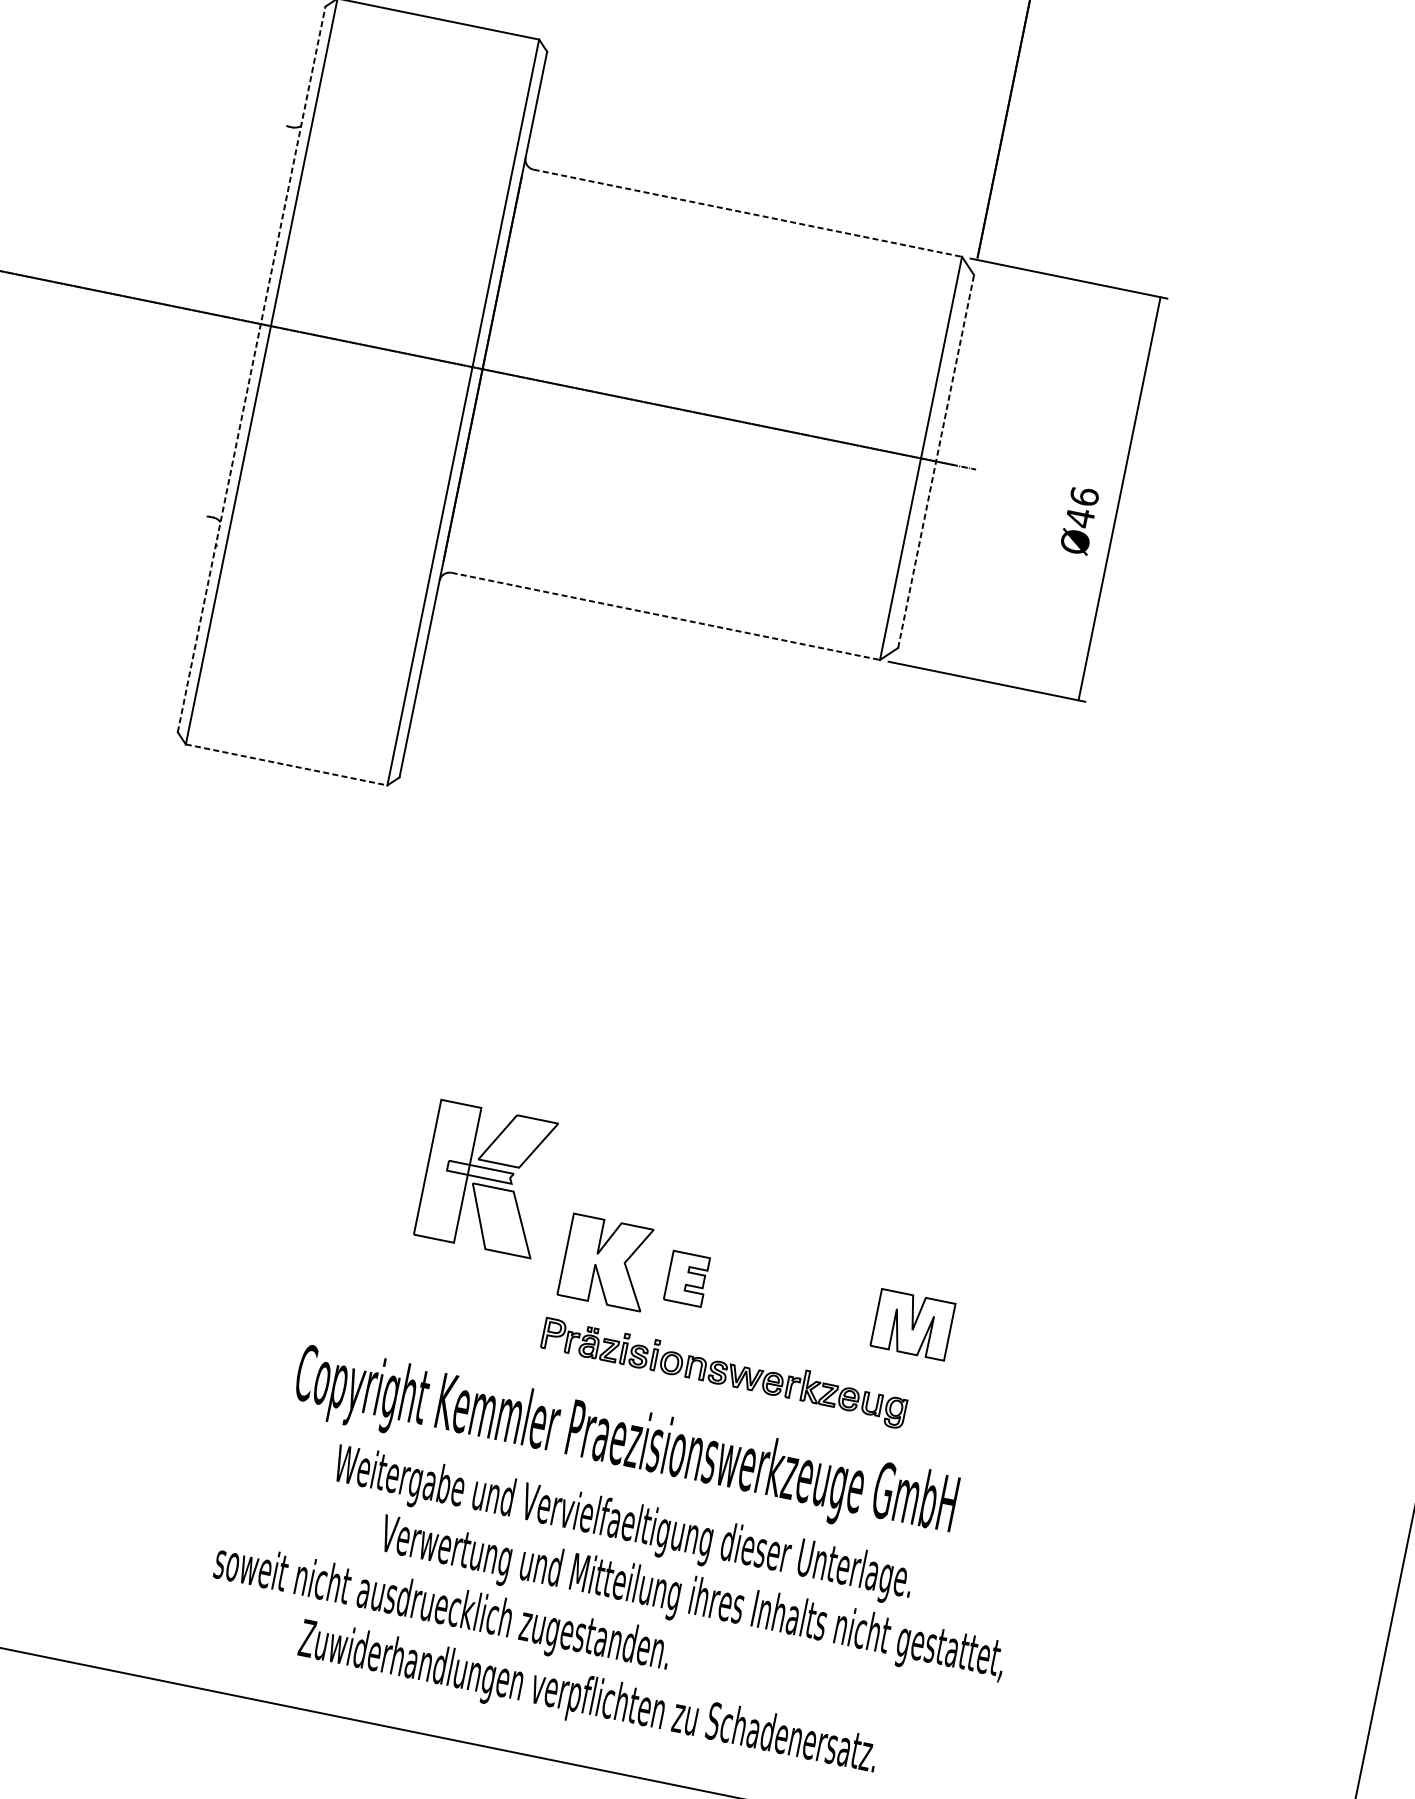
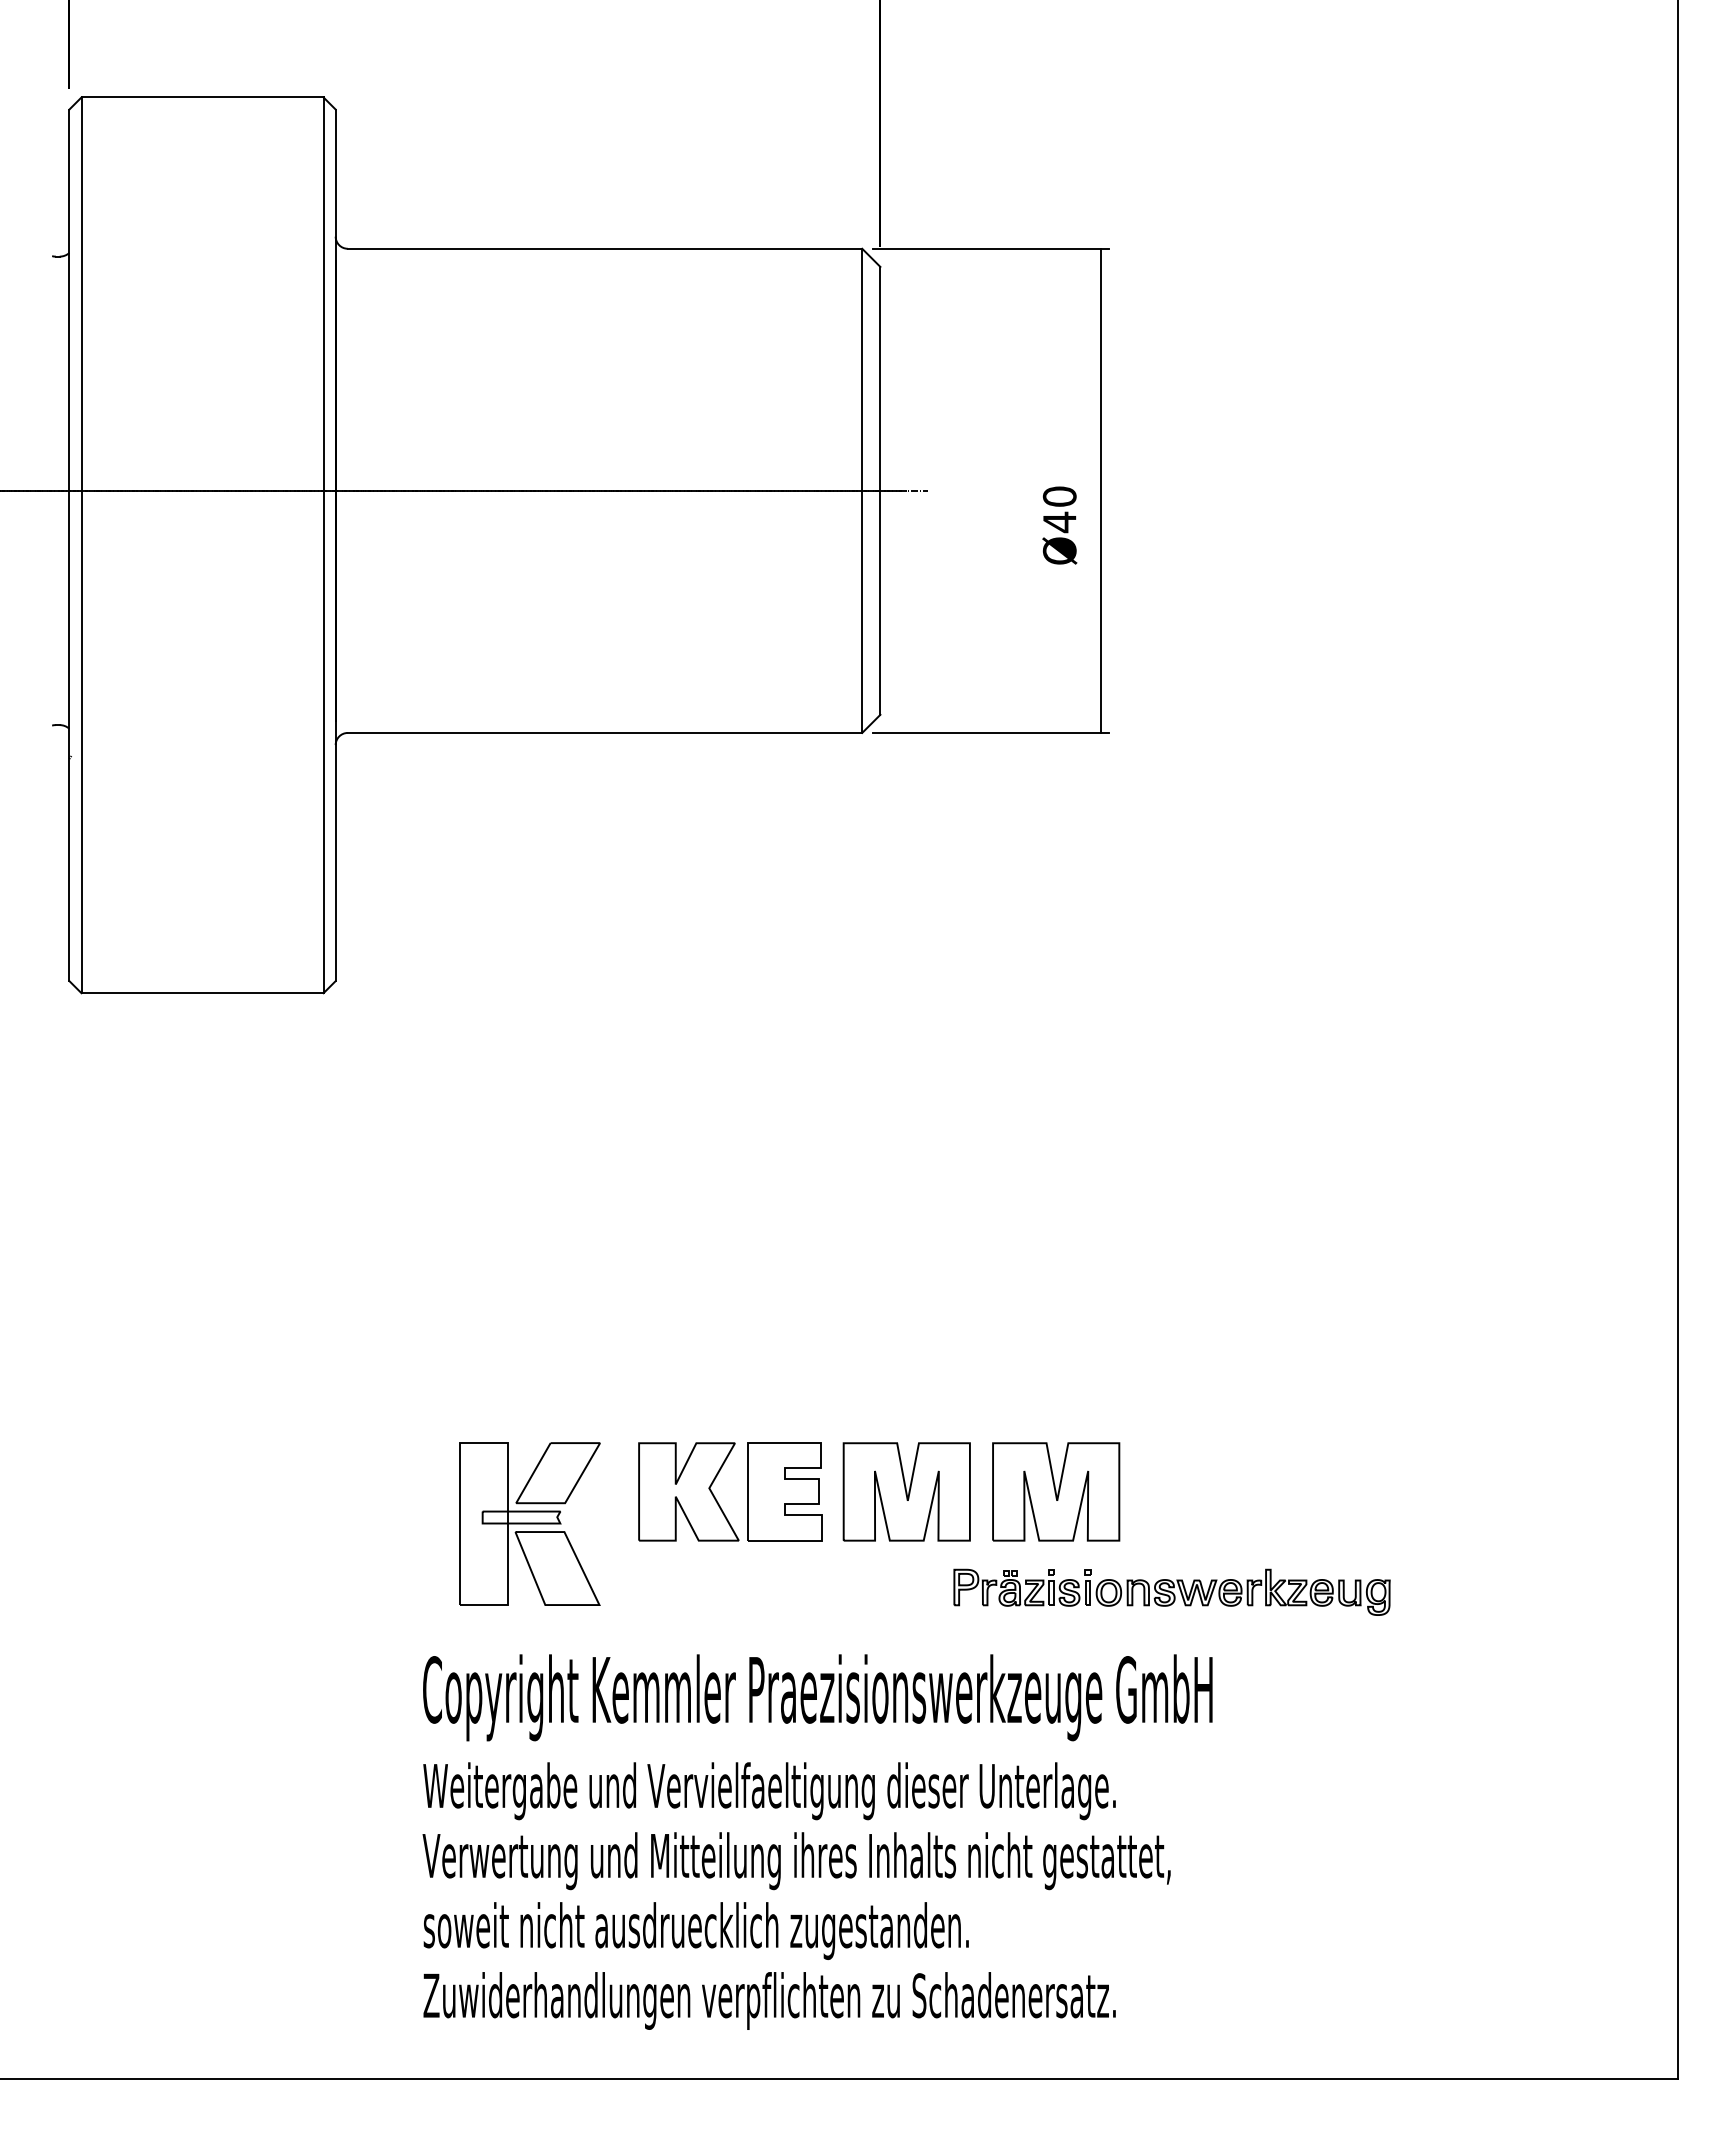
line: (748, 213) -> (605, 248), dashed -> solid
line: (251, 369) -> (69, 545), dashed -> solid
line: (936, 461) -> (880, 490), dashed -> solid
text: (1084, 496) -> (1059, 496), Ø46 -> Ø40
line: (666, 616) -> (605, 732), dashed -> solid
line: (287, 765) -> (203, 993), dashed -> solid
part: (485, 1178) -> (529, 1523), moved
part: (686, 1278) -> (784, 1491), size x1.67
part: (788, 1299) -> (906, 1491), added
part: (913, 1324) -> (1056, 1491), size x1.43
part: (723, 1372) -> (1171, 1591), moved
text: (625, 1444) -> (817, 1697), moved
text: (692, 1600) -> (796, 1861), moved
text: (441, 1609) -> (695, 1930), moved

